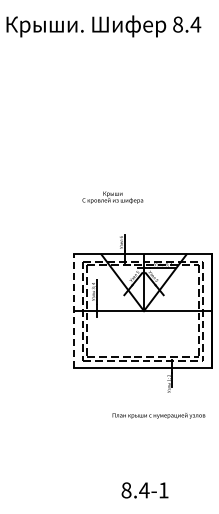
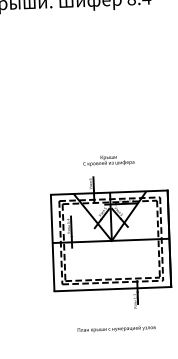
text: (112, 197) -> (108, 160), moved
line: (73, 310) -> (52, 242), dashed -> solid
text: (158, 415) -> (116, 328), moved

